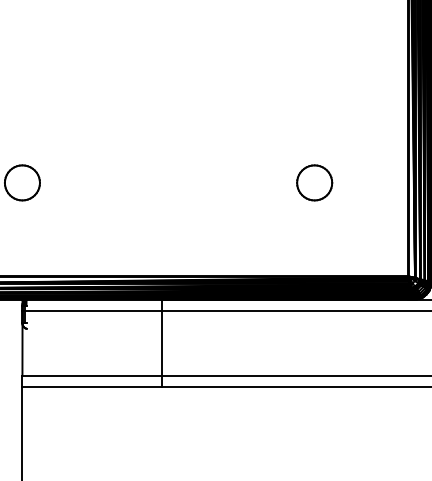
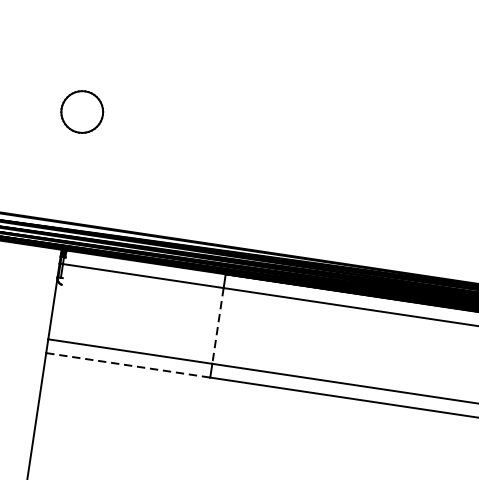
part: (314, 182) -> (426, 162), removed
line: (161, 344) -> (217, 326), solid -> dashed
line: (92, 387) -> (128, 365), solid -> dashed

